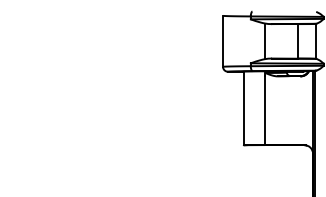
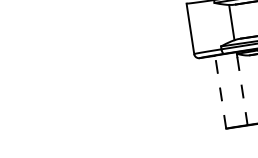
line: (243, 108) -> (220, 92), solid -> dashed
line: (265, 111) -> (242, 91), solid -> dashed

